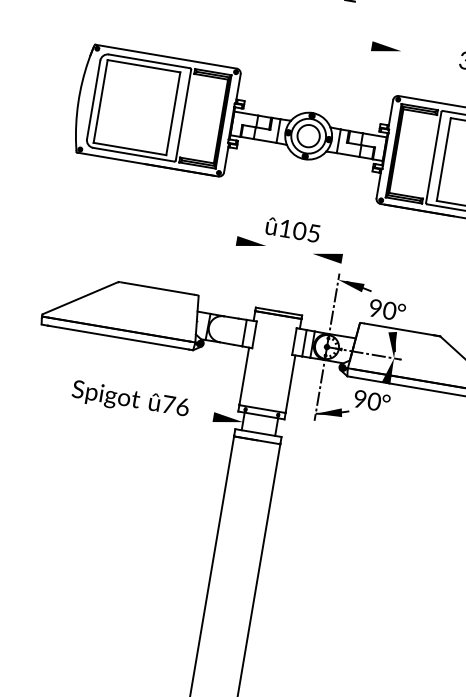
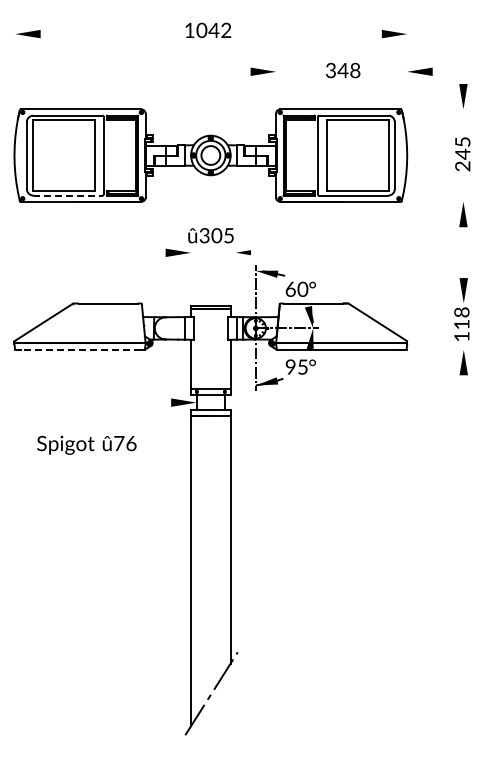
line: (133, 154) -> (67, 195), solid -> dashed
text: (285, 228) -> (204, 235), û105 -> û305
part: (327, 255) -> (243, 252), size x0.6
text: (375, 307) -> (290, 288), 90 -> 60
line: (117, 337) -> (80, 349), solid -> dashed
text: (130, 399) -> (86, 444), moved
text: (374, 400) -> (302, 366), 90 -> 95

